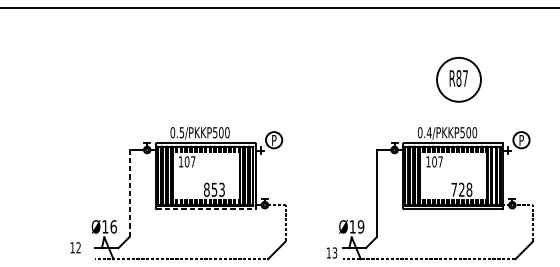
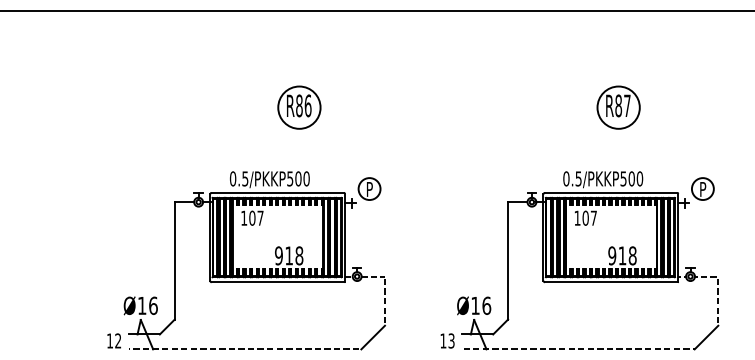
part: (222, 79) -> (299, 107), added
circle: (458, 79) -> (618, 107), size x0.71
text: (429, 132) -> (578, 178), 0.4/PKKP500 -> 0.5/PKKP500
text: (214, 189) -> (289, 255), 853 -> 918
text: (458, 189) -> (617, 255), 728 -> 918
line: (129, 193) -> (174, 260), dashed -> solid
line: (206, 209) -> (278, 282), dashed -> solid
text: (360, 226) -> (486, 305), Ø19 -> Ø16
text: (75, 247) -> (113, 340), moved

